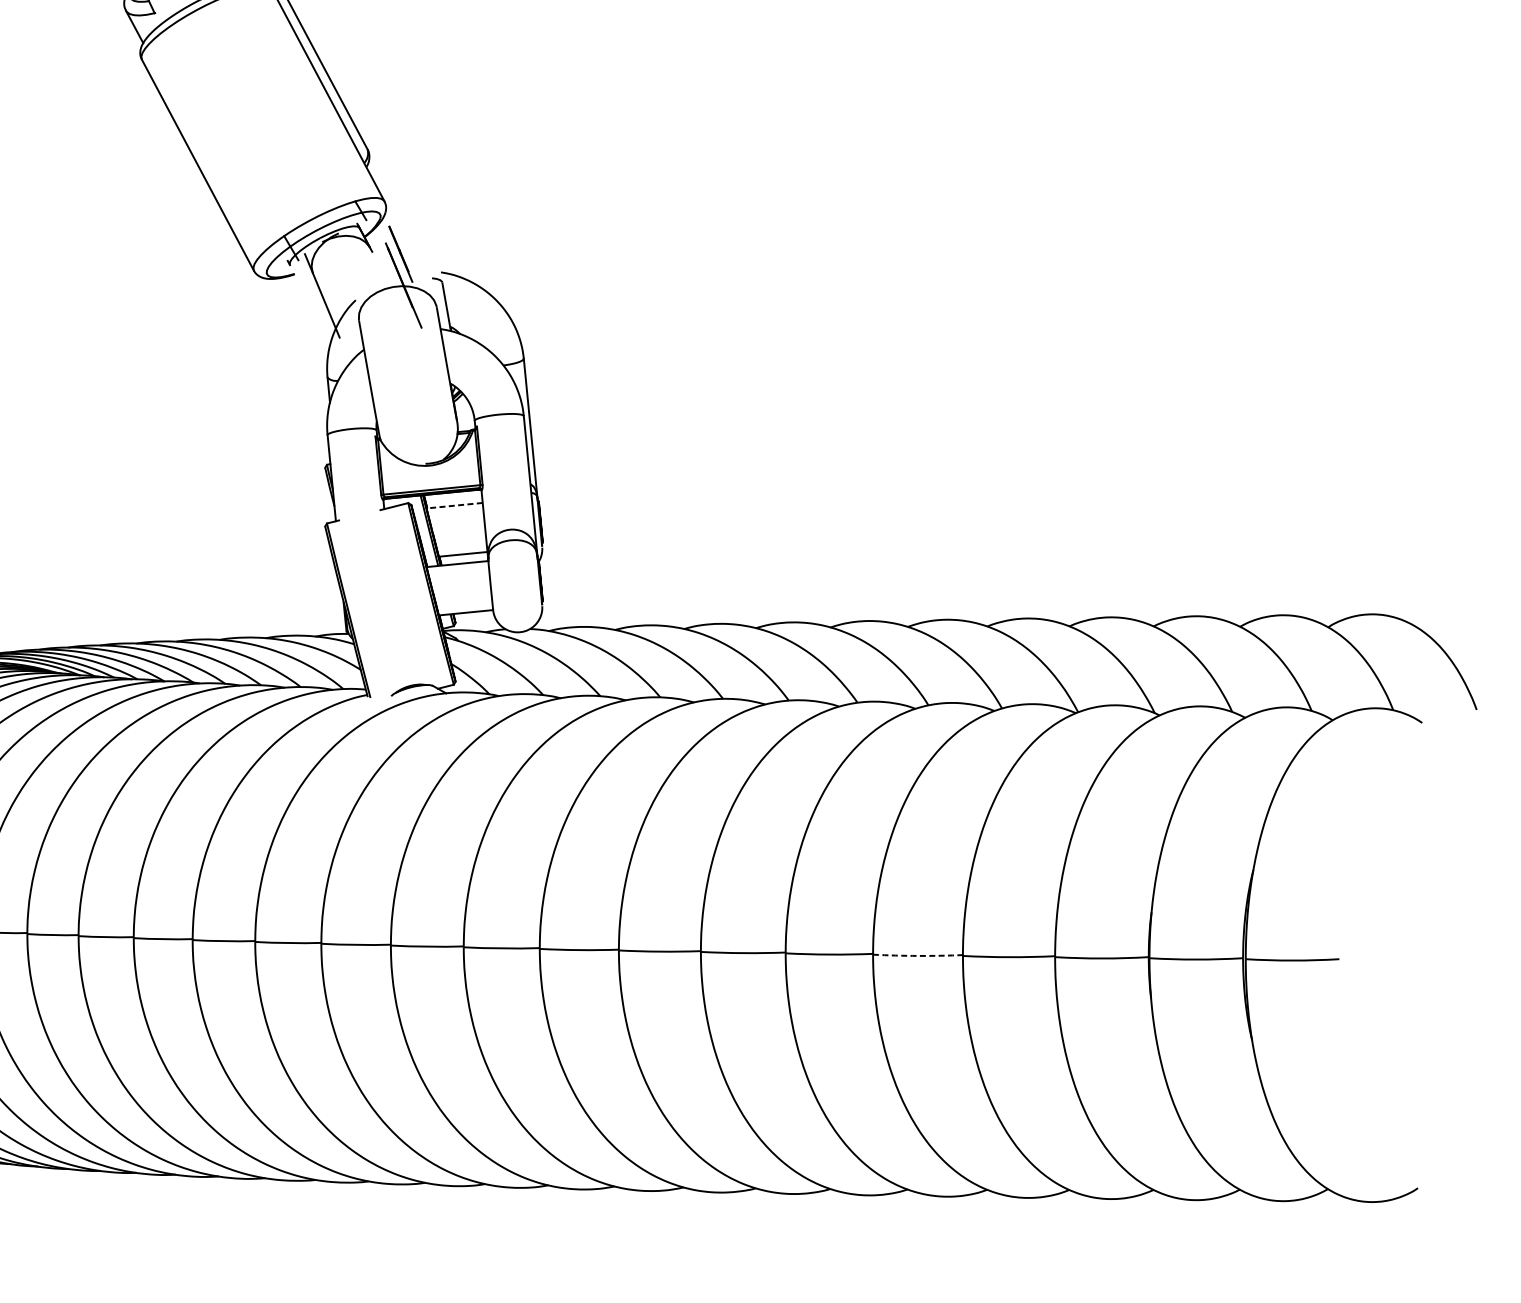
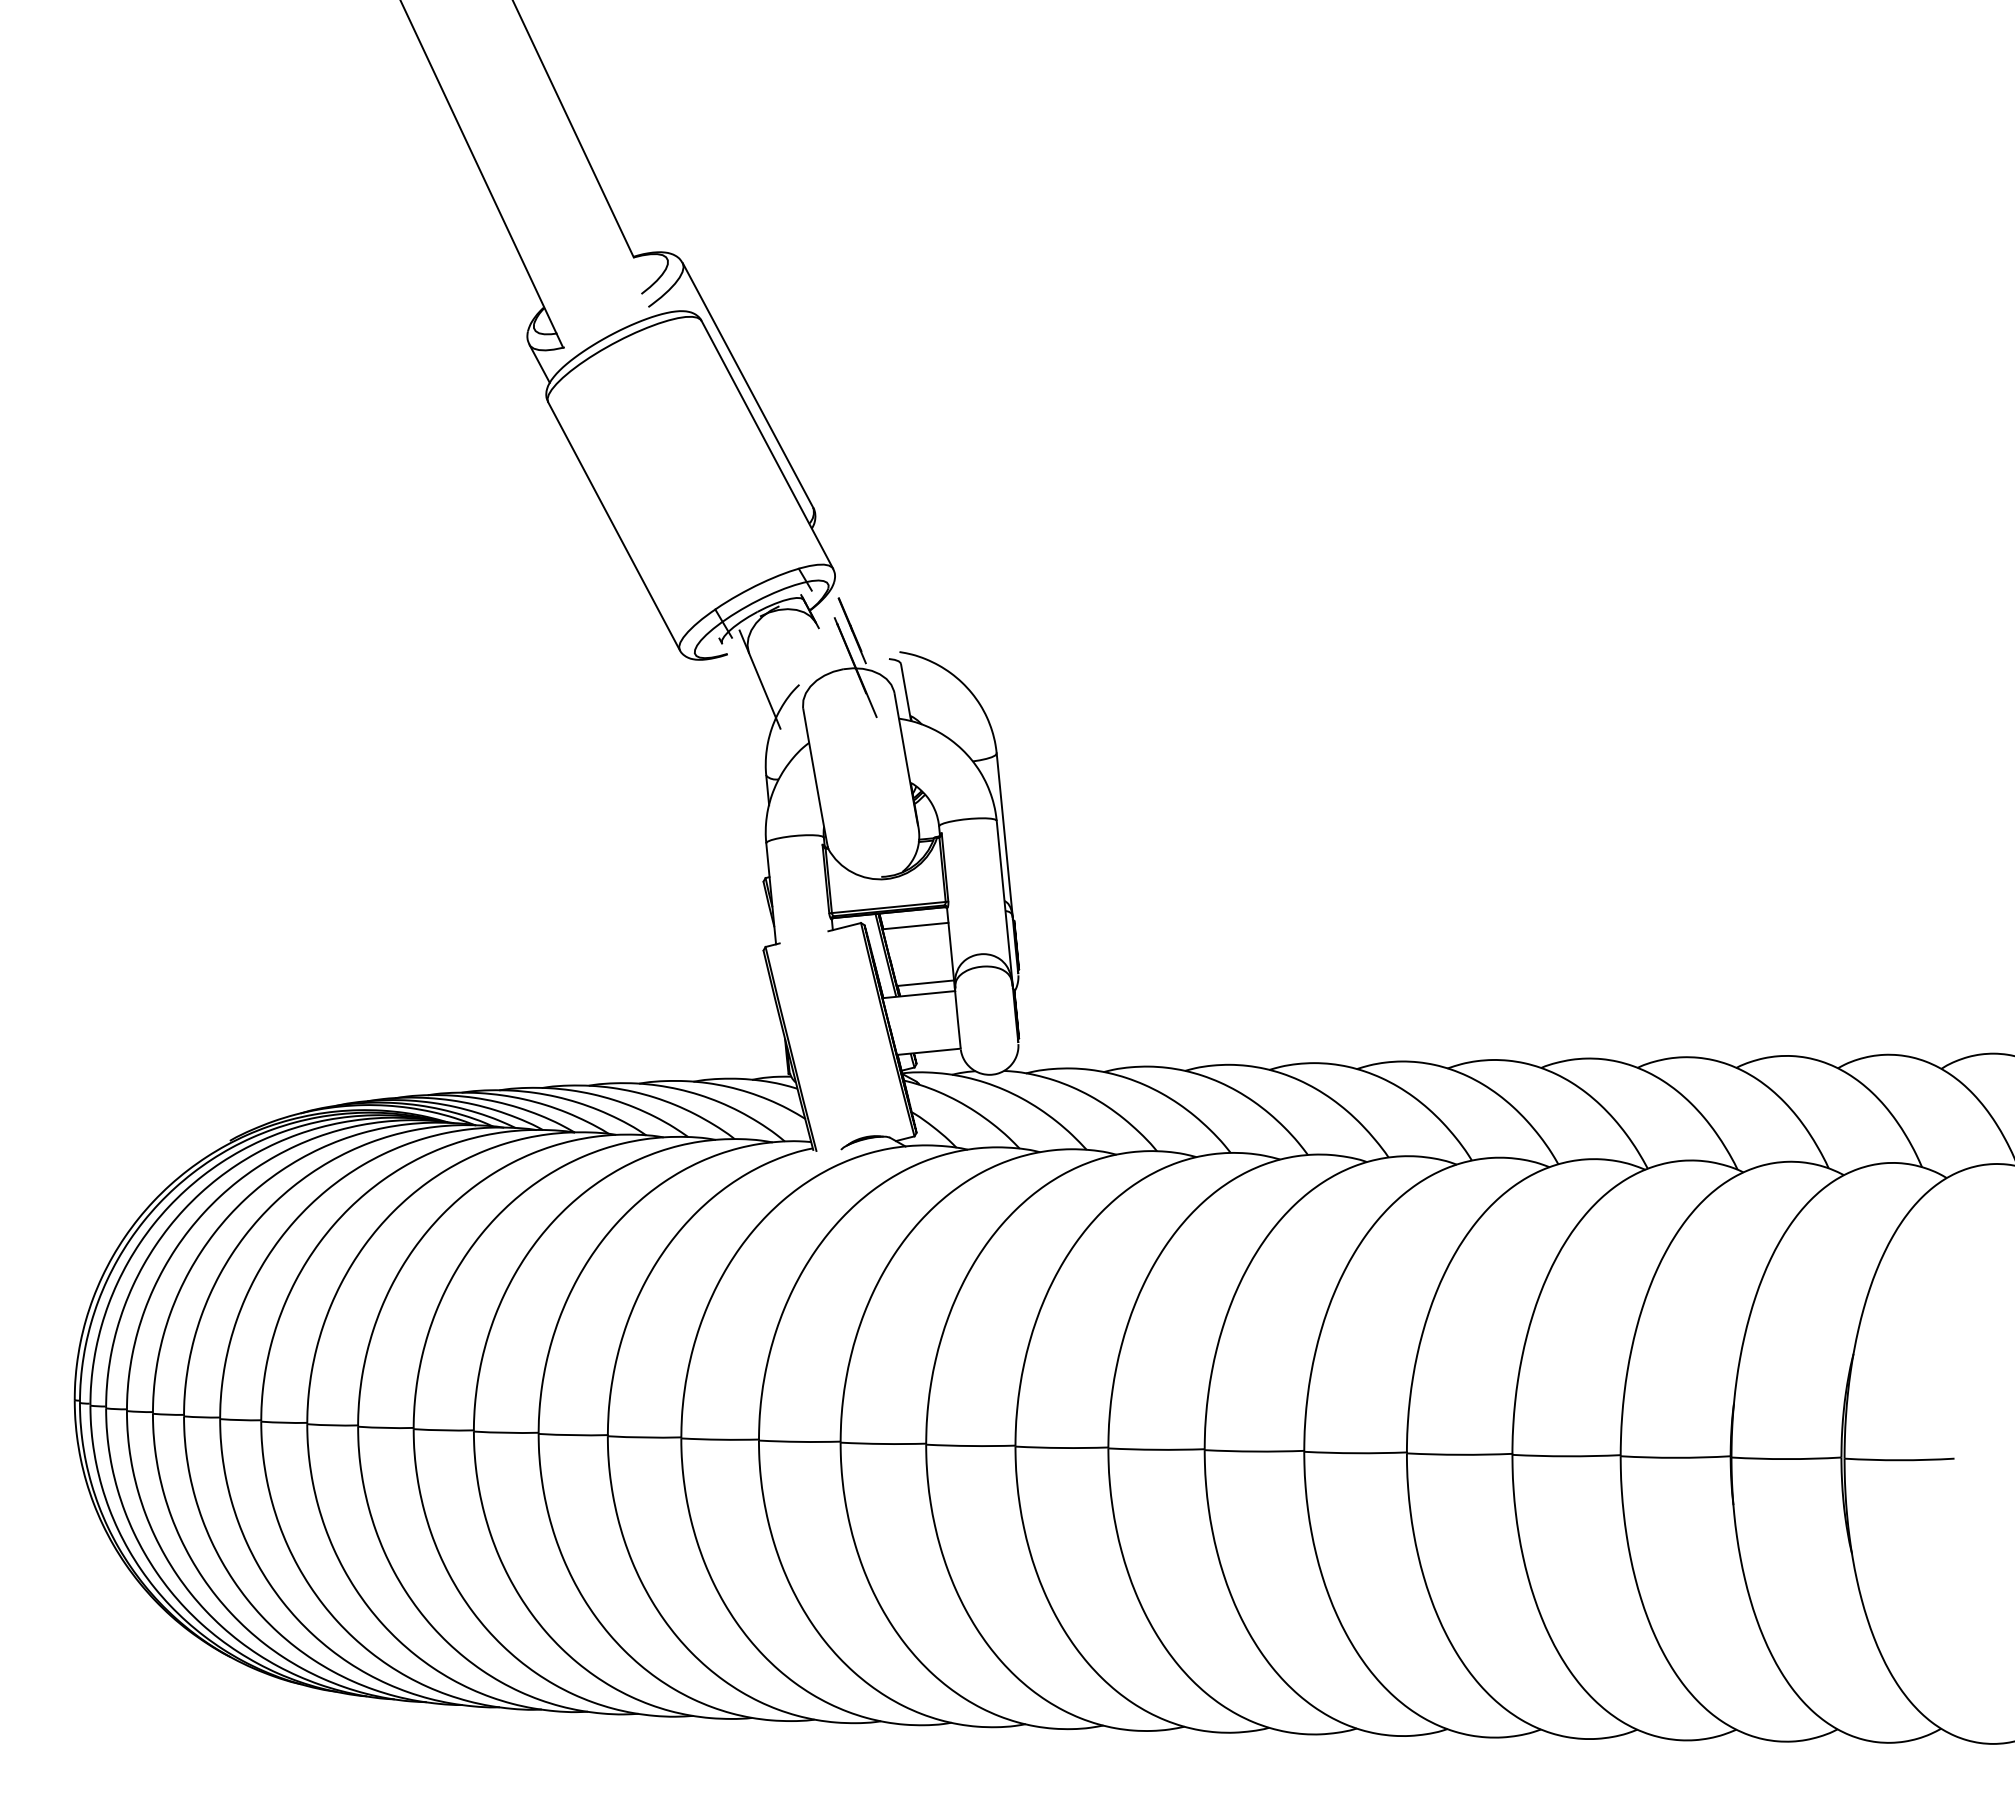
line: (454, 506) -> (915, 926), dashed -> solid
arc: (918, 955) -> (1460, 1454), dashed -> solid

